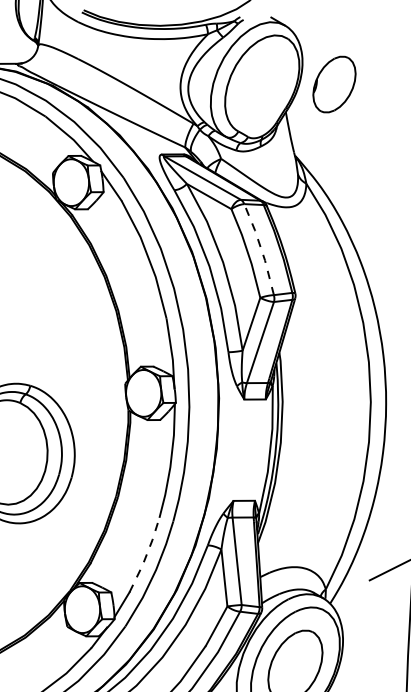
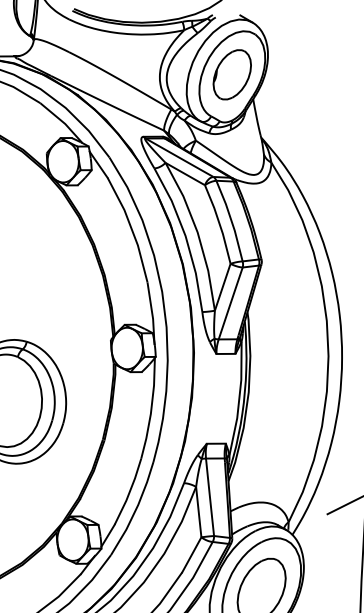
part: (333, 84) -> (231, 74), moved
line: (261, 247) -> (231, 219), dashed -> solid
line: (146, 555) -> (129, 492), dashed -> solid

